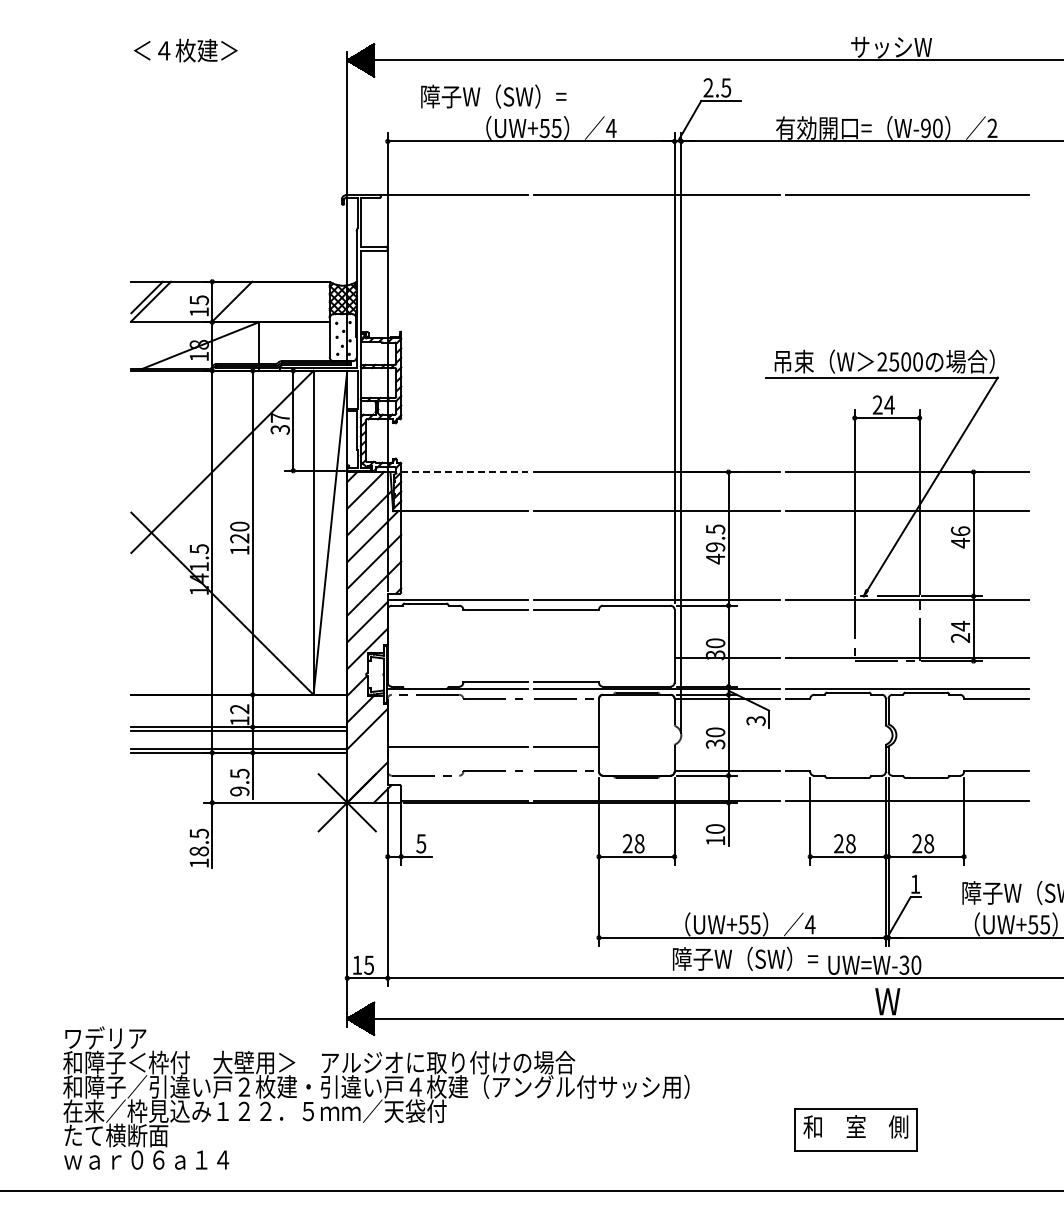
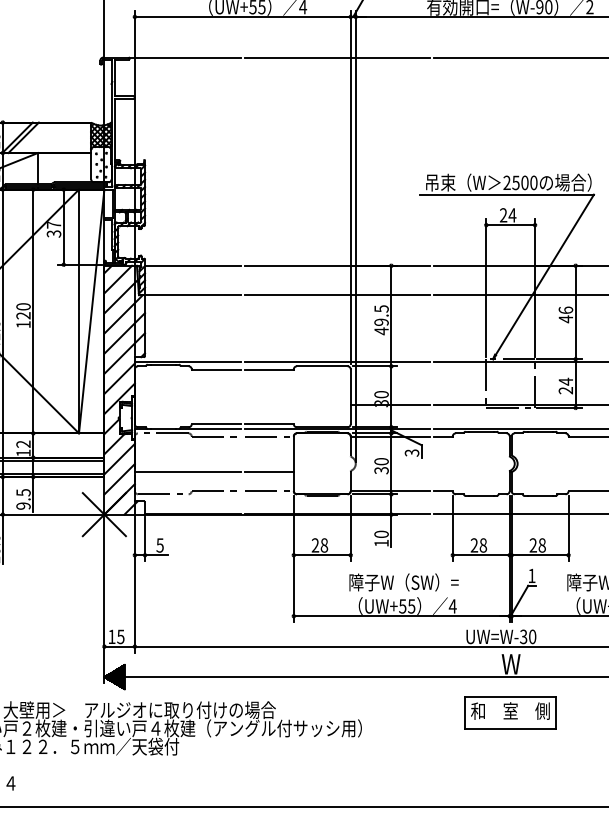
line: (239, 301) -> (23, 137), added
line: (464, 472) -> (192, 266), dashed -> solid
line: (367, 755) -> (119, 479), added
text: (745, 958) -> (404, 582), moved
part: (855, 1129) -> (510, 713), moved

